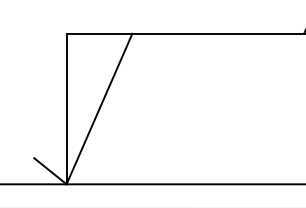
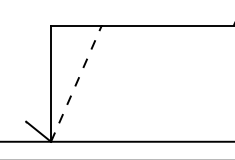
line: (99, 108) -> (76, 83), solid -> dashed

